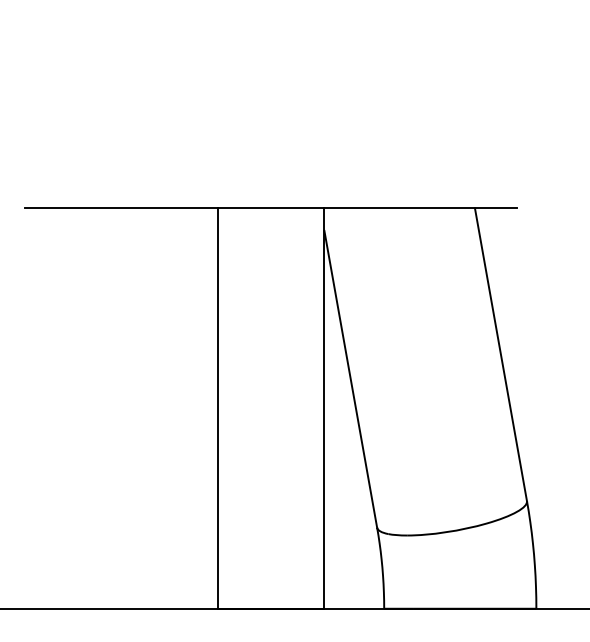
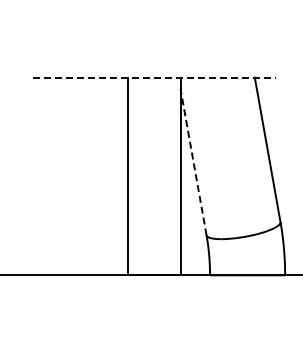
line: (271, 207) -> (154, 77), solid -> dashed
line: (350, 378) -> (193, 161), solid -> dashed

